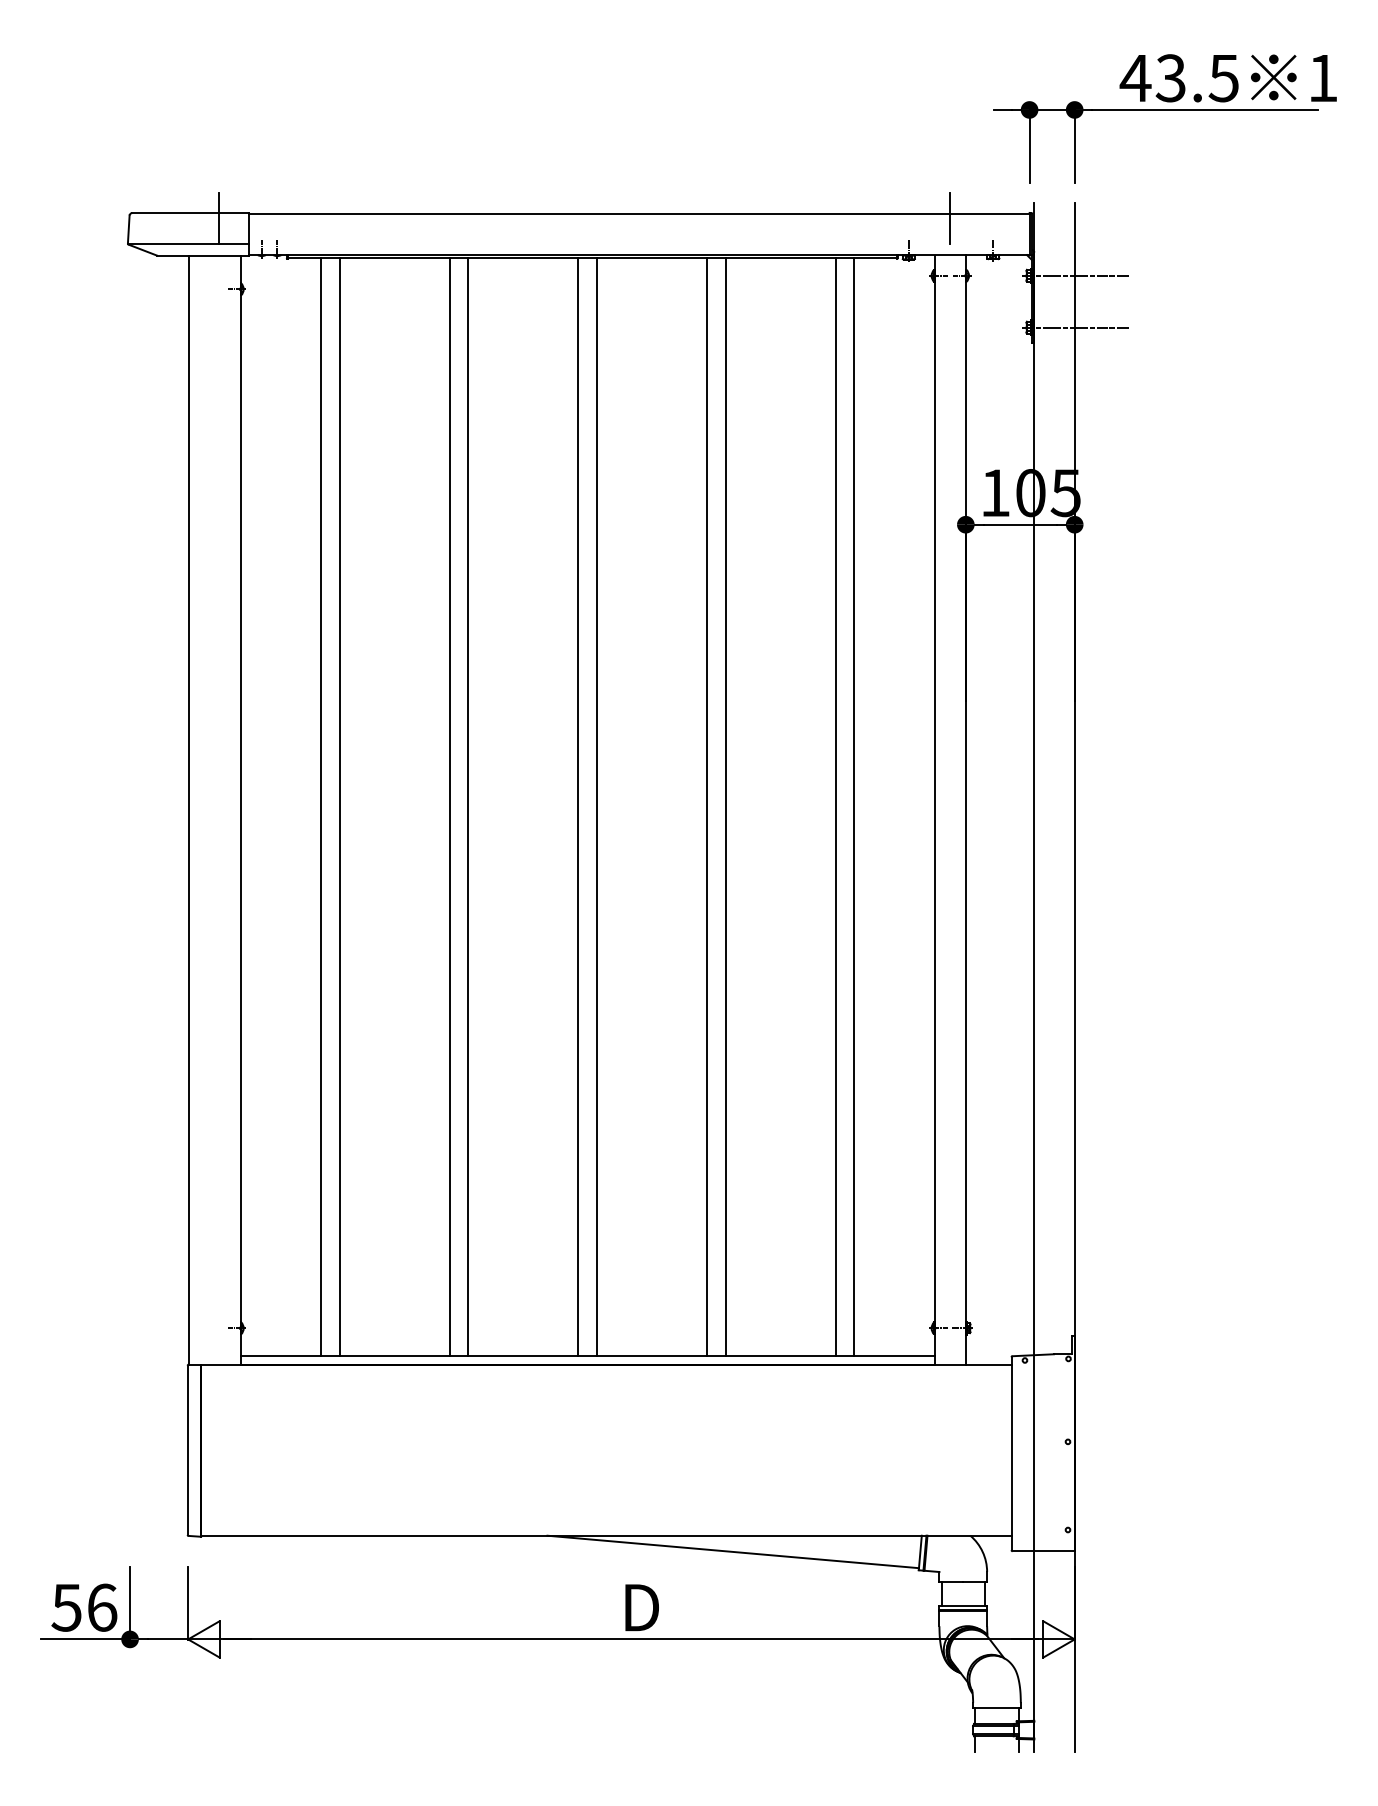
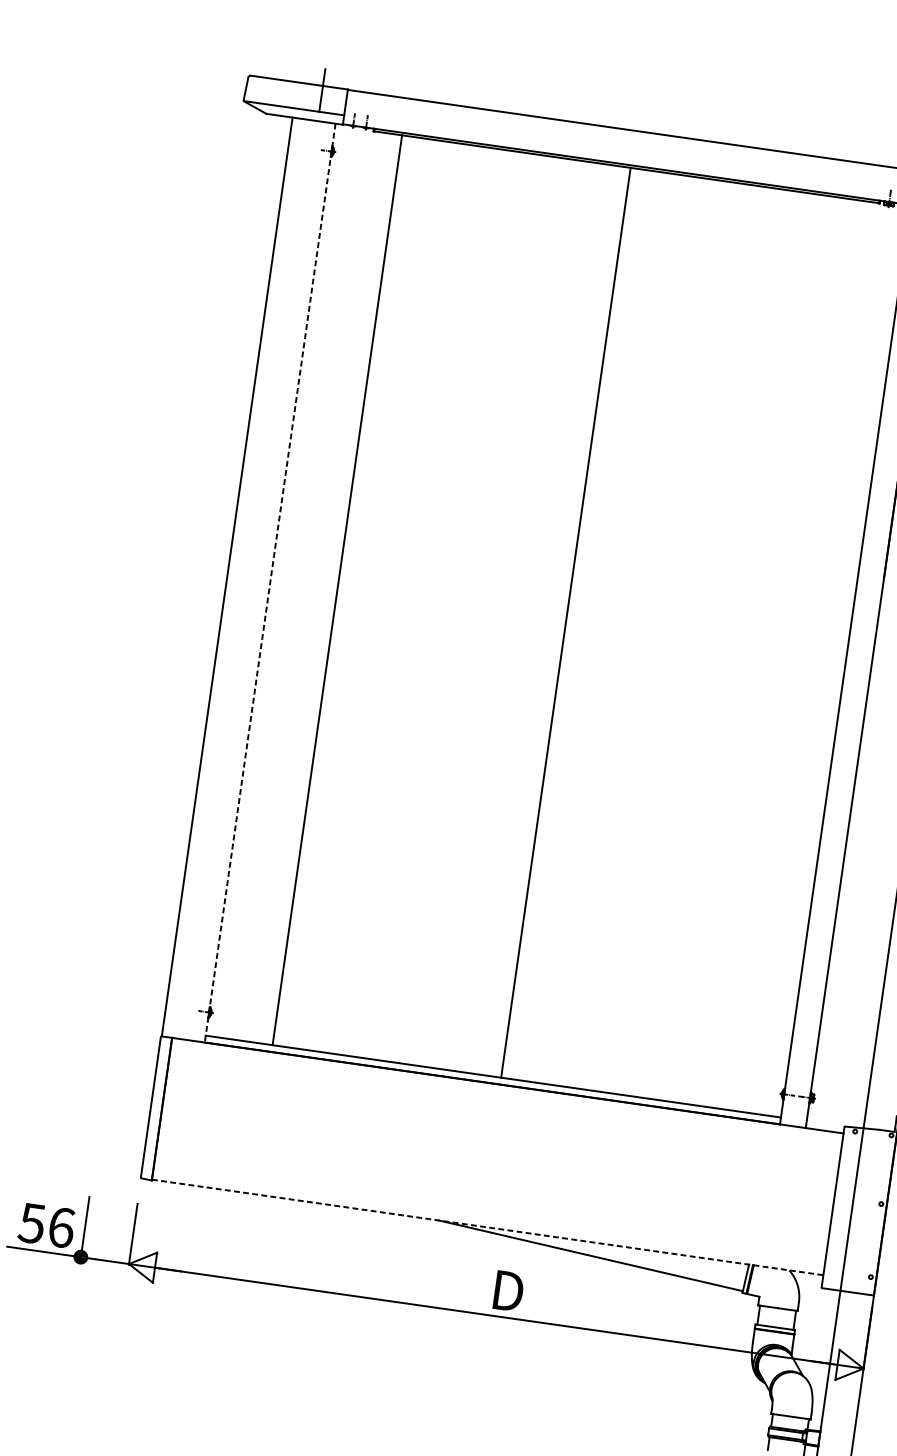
line: (339, 807) -> (352, 592), removed
line: (449, 807) -> (443, 605), removed
line: (468, 807) -> (459, 607), removed
line: (578, 807) -> (550, 620), removed
line: (706, 807) -> (656, 635), removed
line: (725, 807) -> (672, 638), removed
line: (835, 807) -> (763, 651), removed
line: (854, 807) -> (779, 653), removed
line: (240, 810) -> (270, 583), solid -> dashed
line: (606, 1535) -> (487, 1227), solid -> dashed

